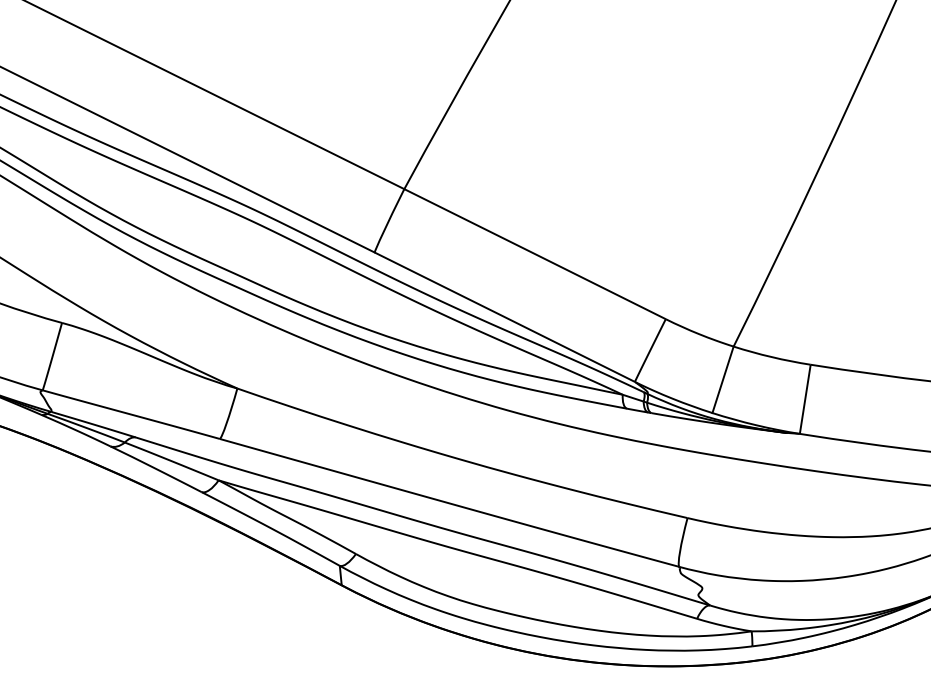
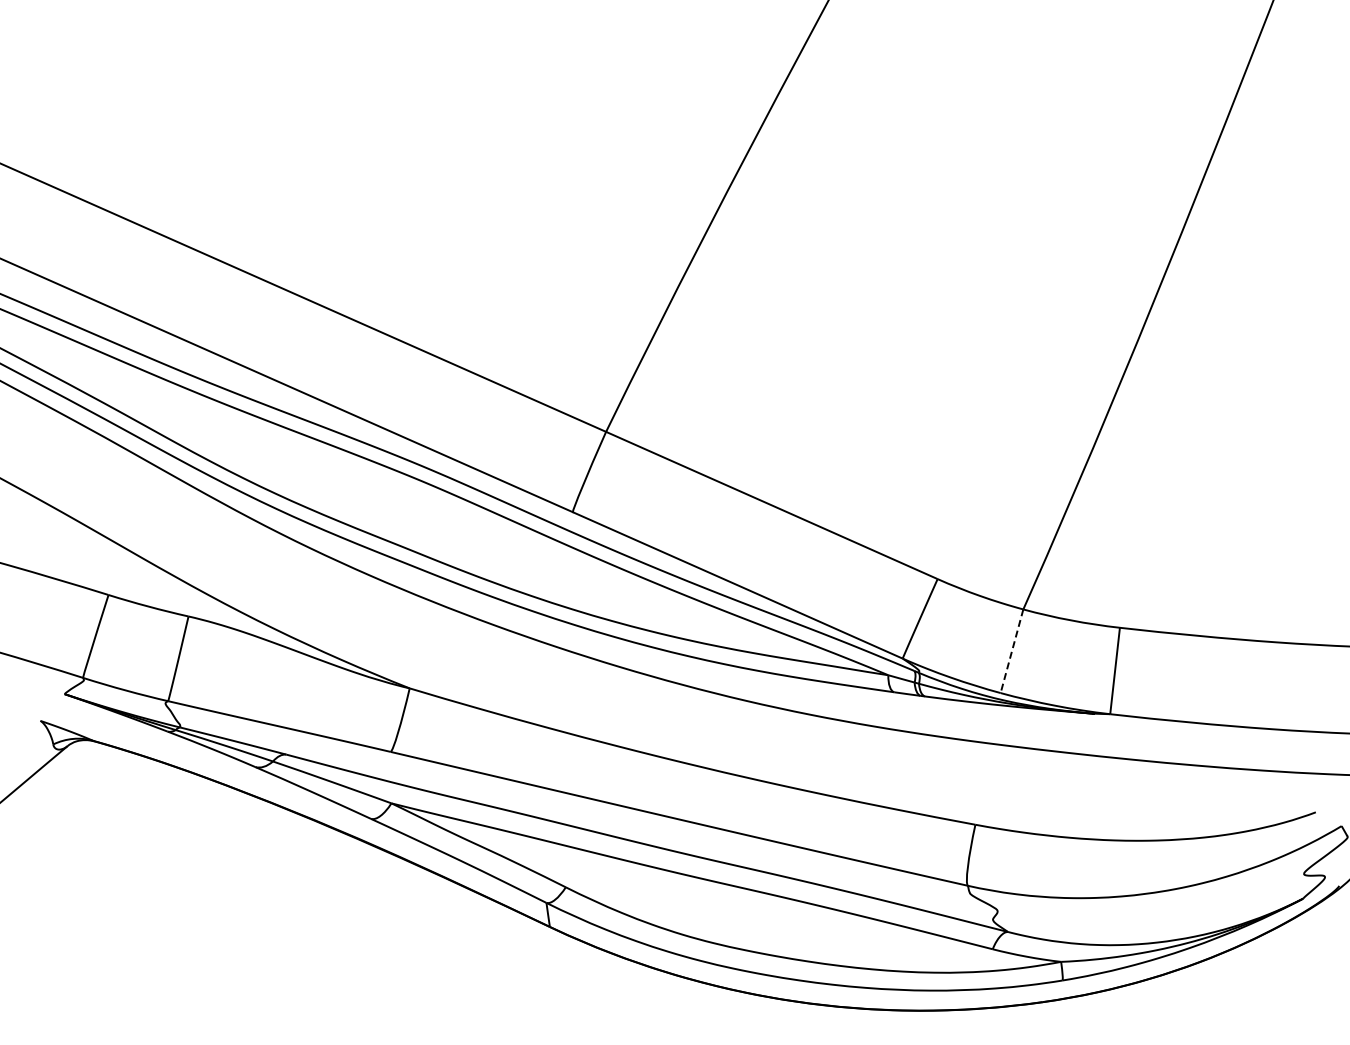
line: (722, 380) -> (1011, 651), solid -> dashed

